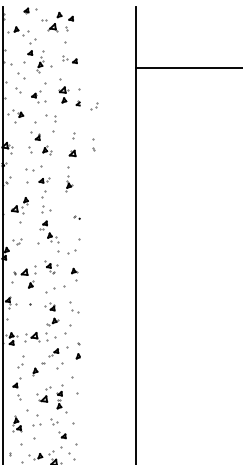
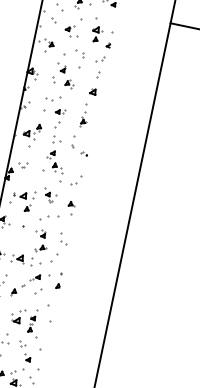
part: (94, 106) -> (100, 59), moved
part: (93, 144) -> (72, 141), moved
part: (73, 246) -> (75, 180), size x0.71

